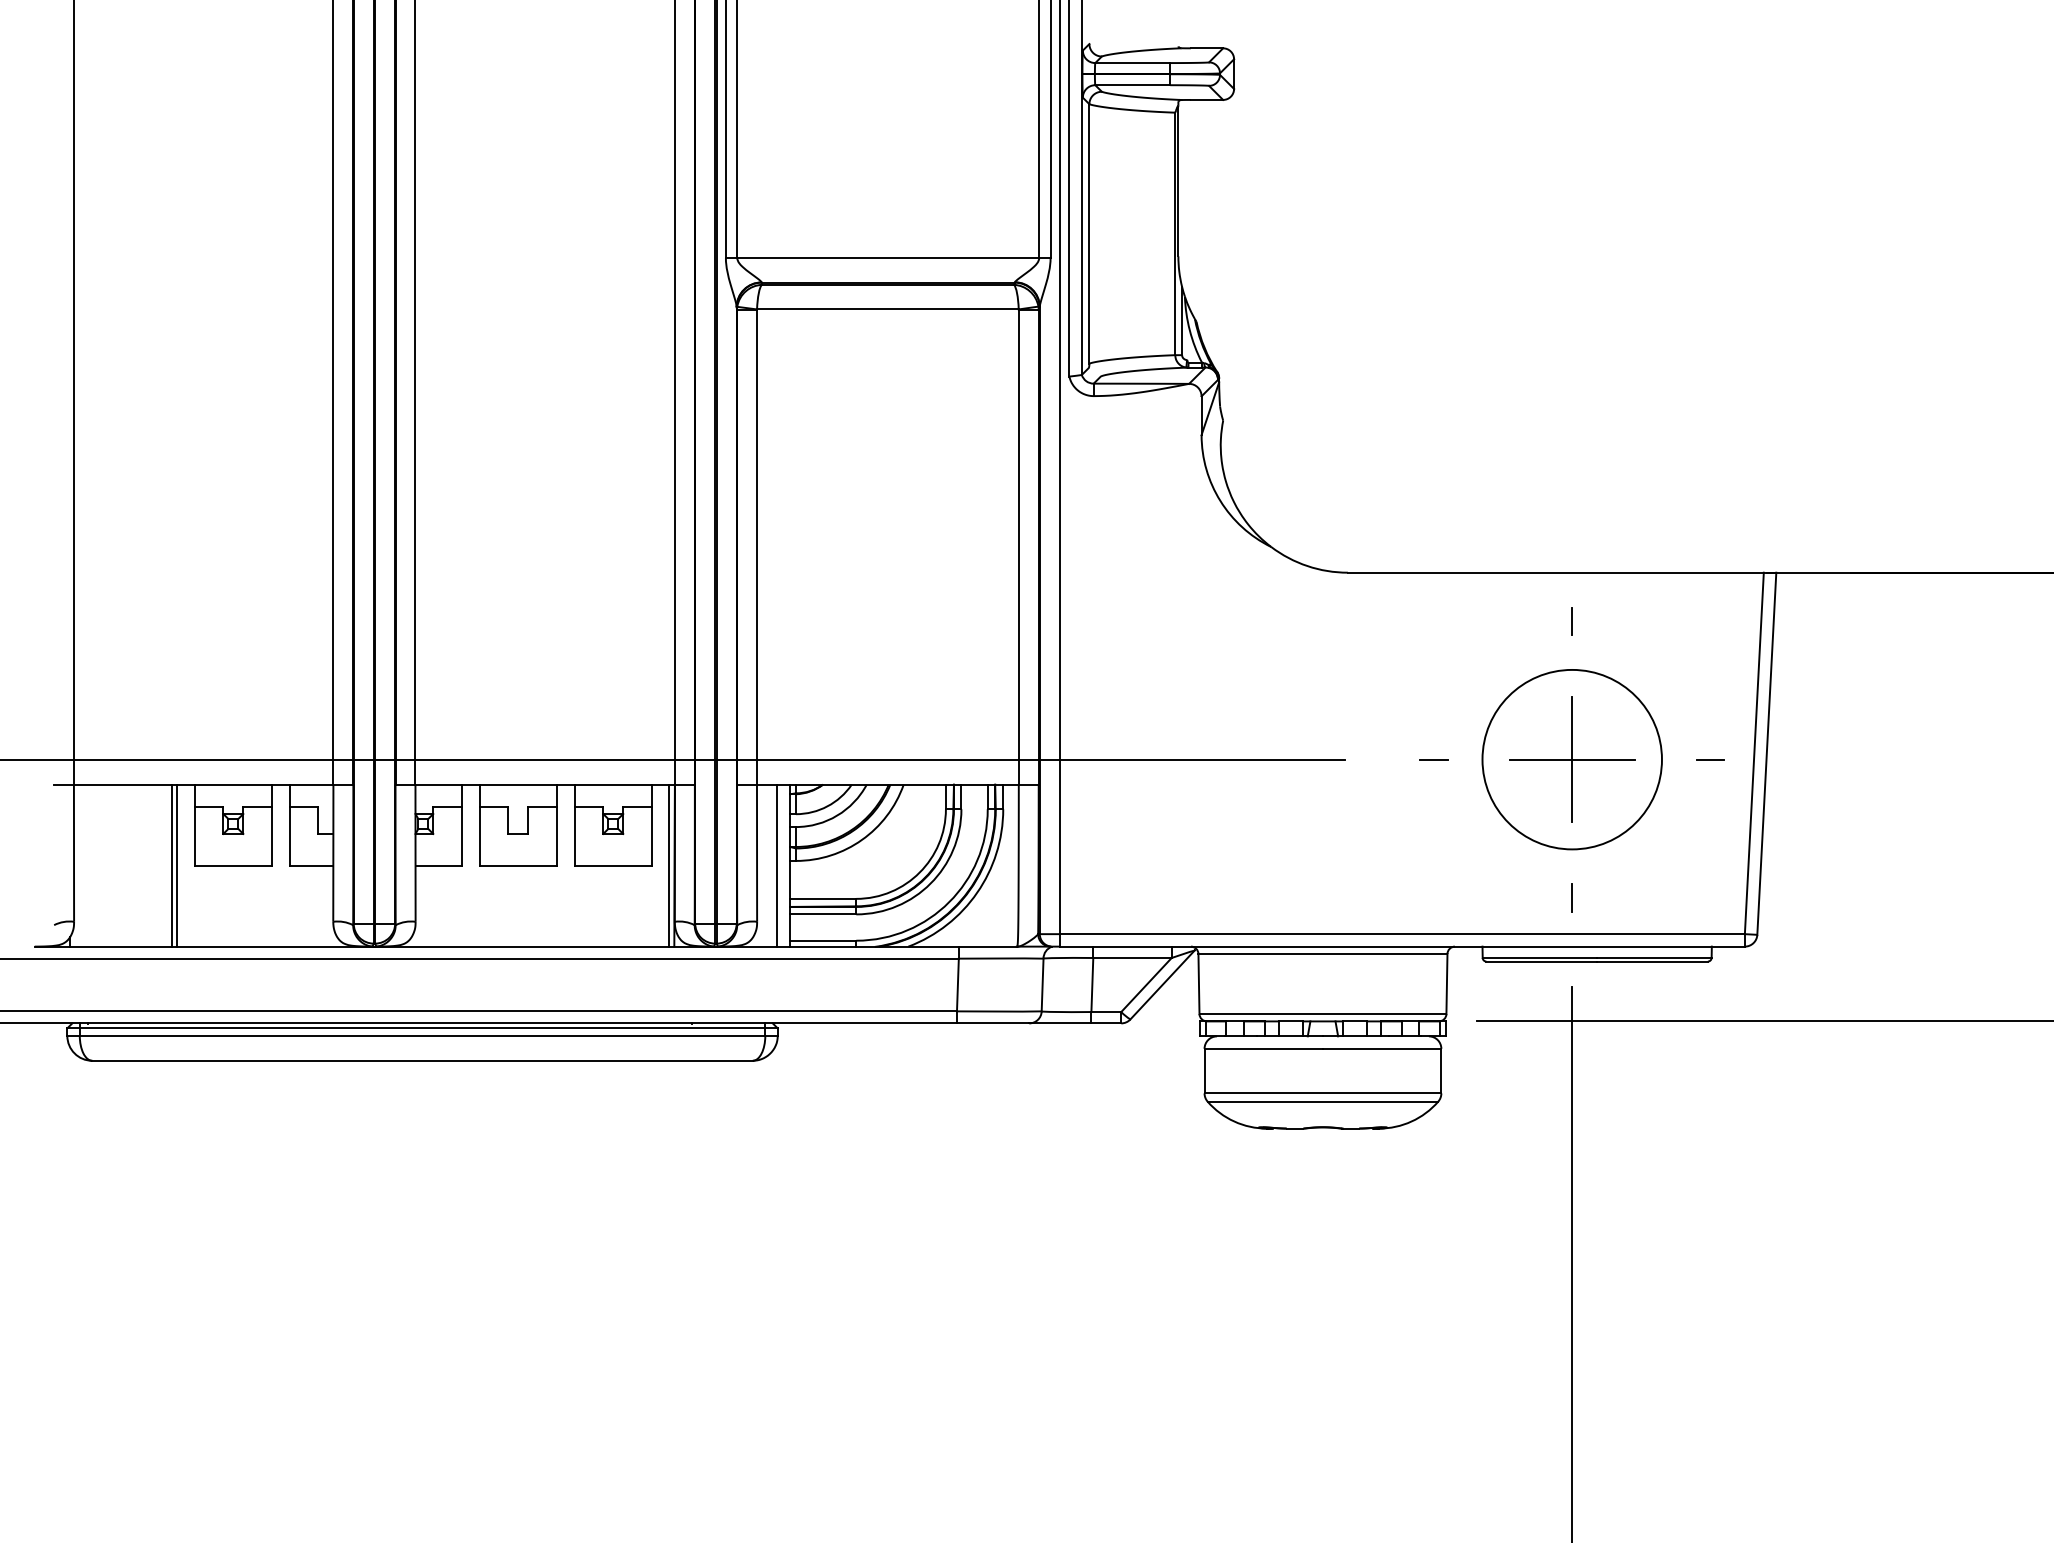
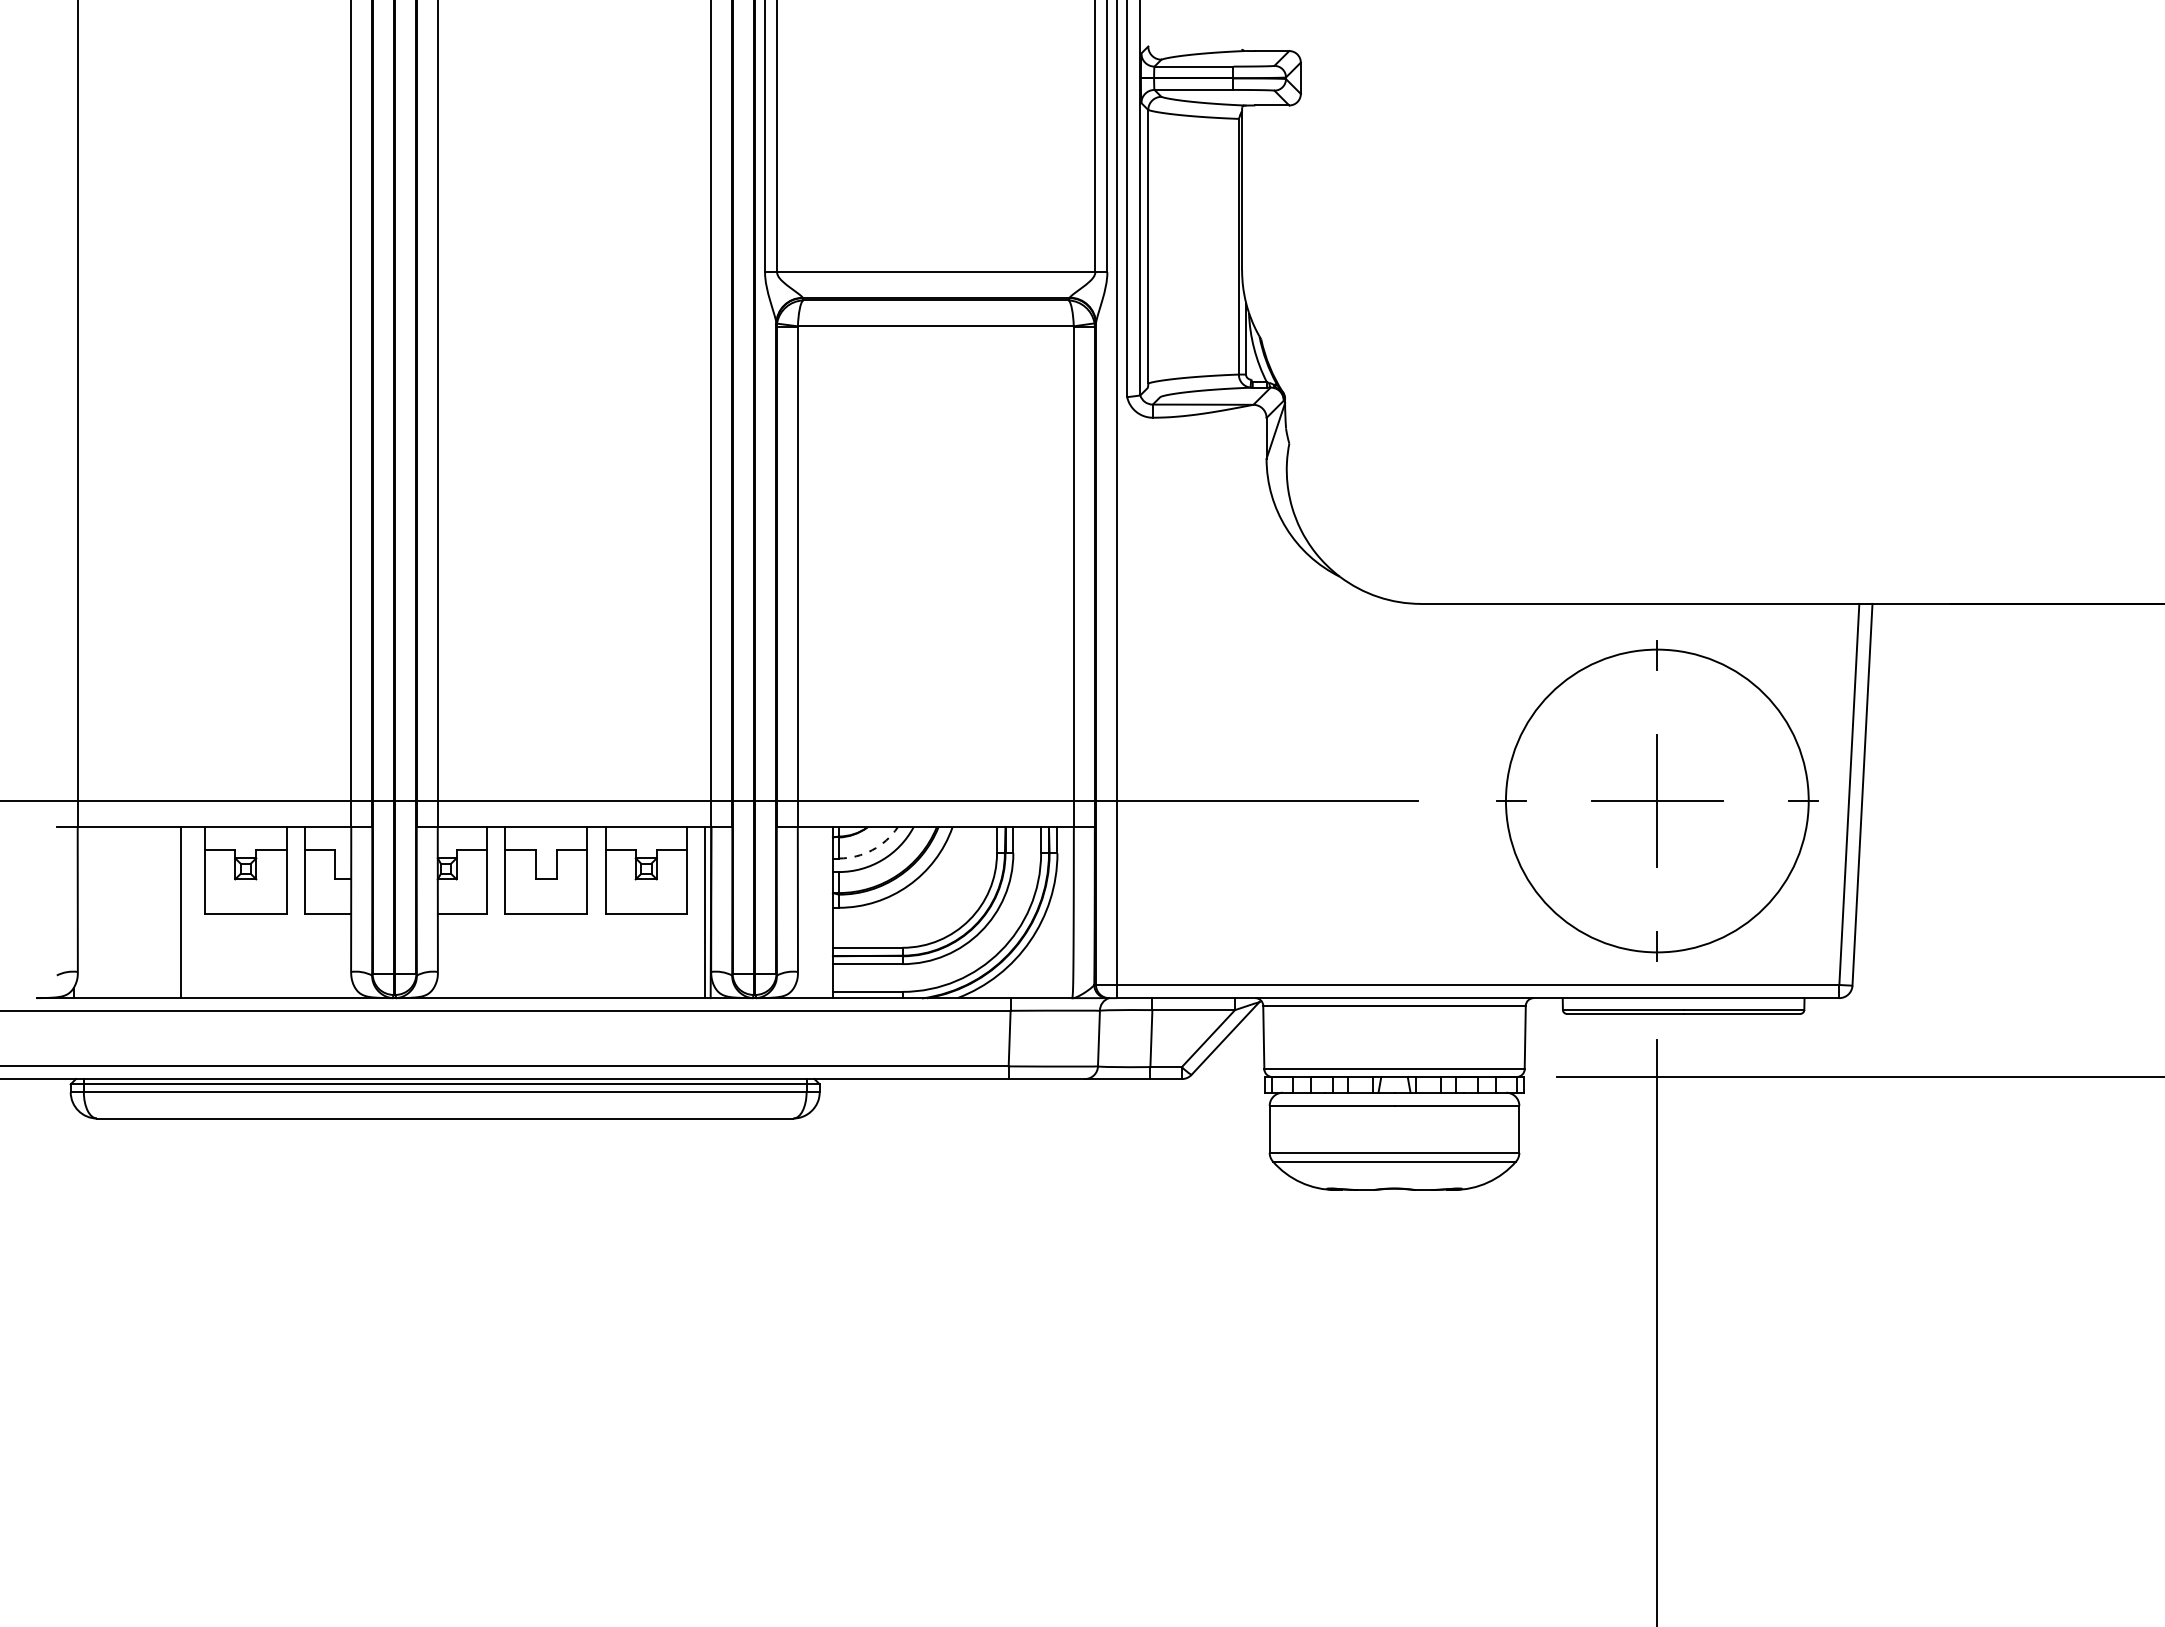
circle: (1571, 759) -> (1656, 800), size x1.6
arc: (827, 806) -> (872, 850), solid -> dashed
line: (177, 865) -> (186, 912), removed
line: (776, 865) -> (818, 912), removed

